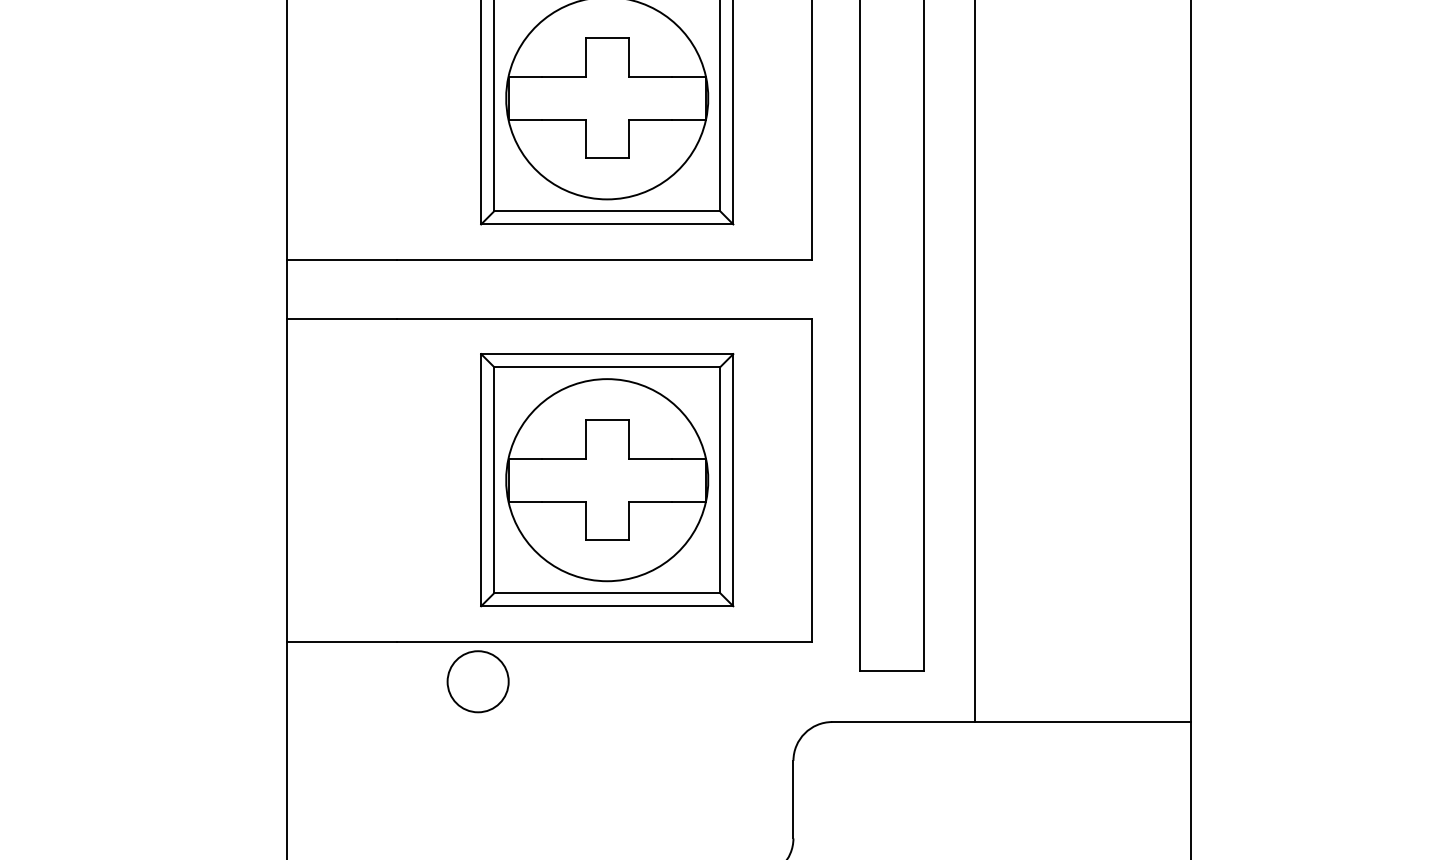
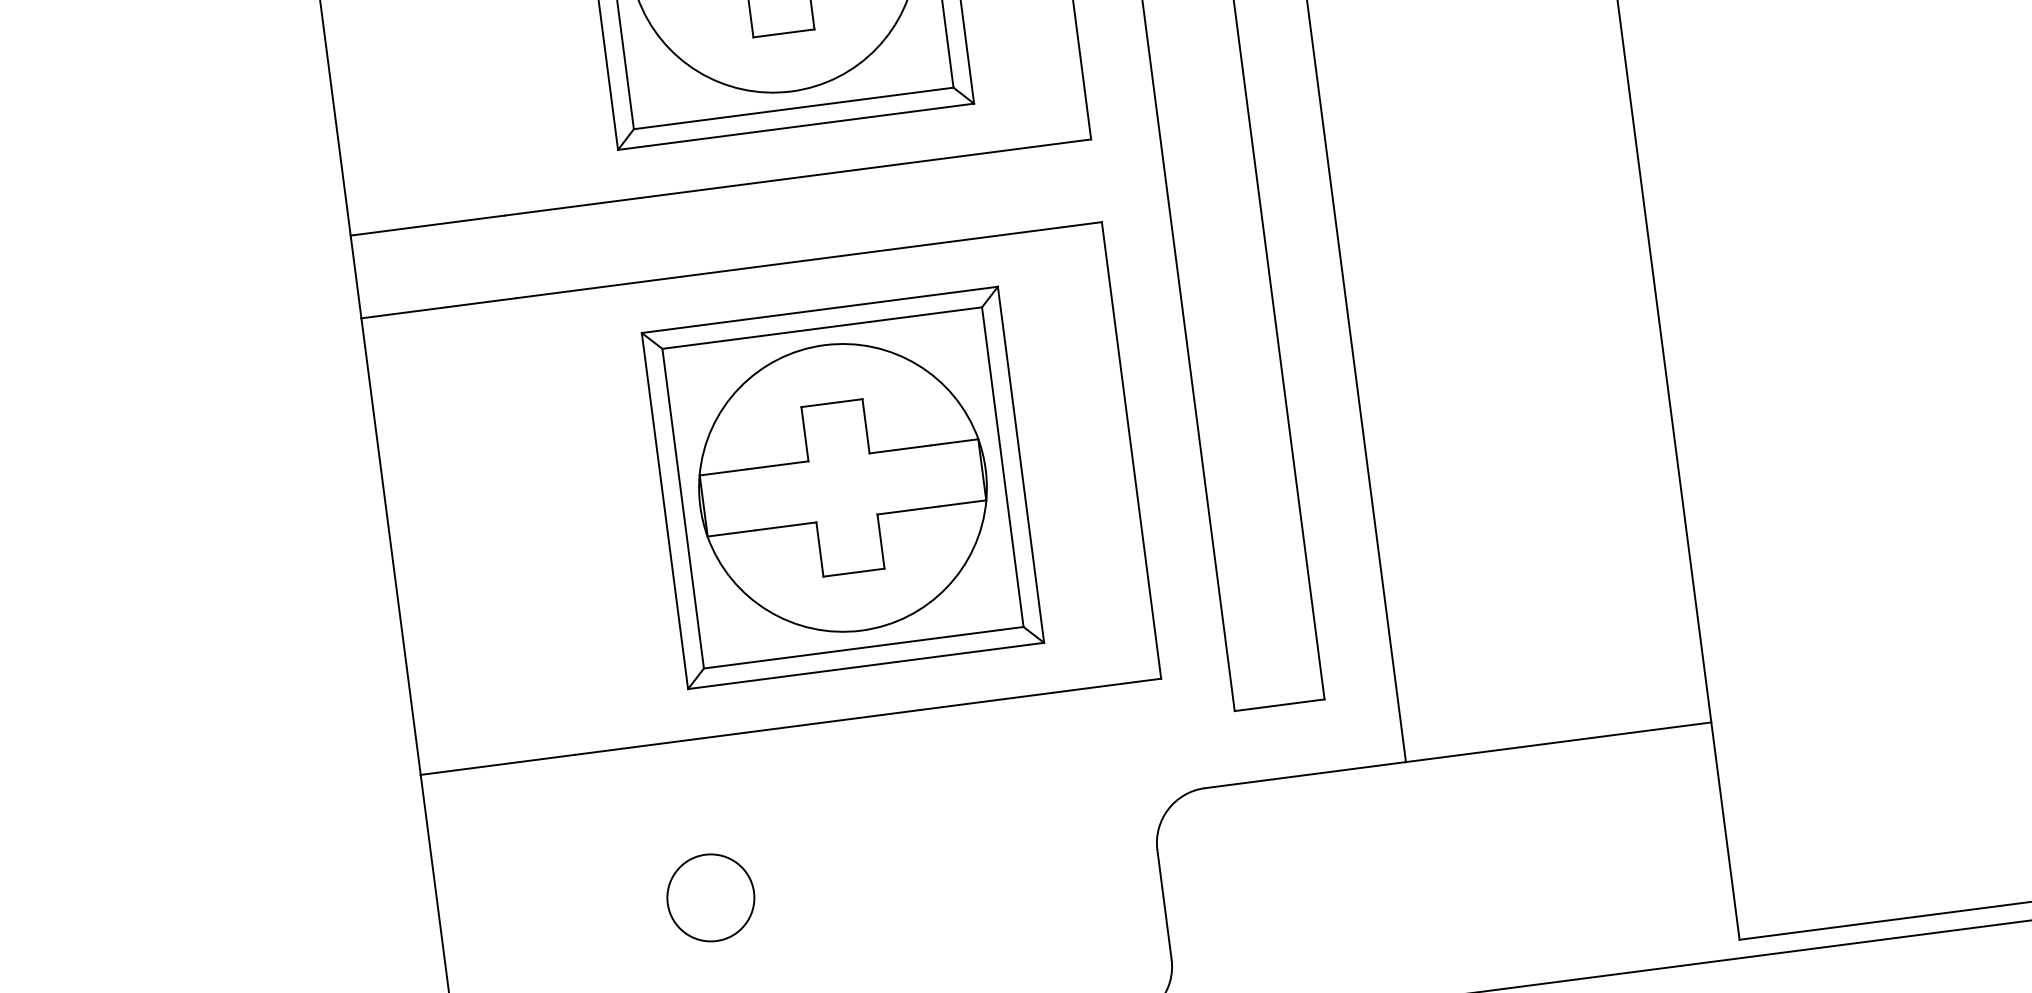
circle: (477, 681) -> (709, 897), moved

